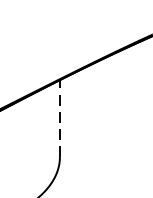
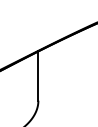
line: (60, 119) -> (38, 76), dashed -> solid

